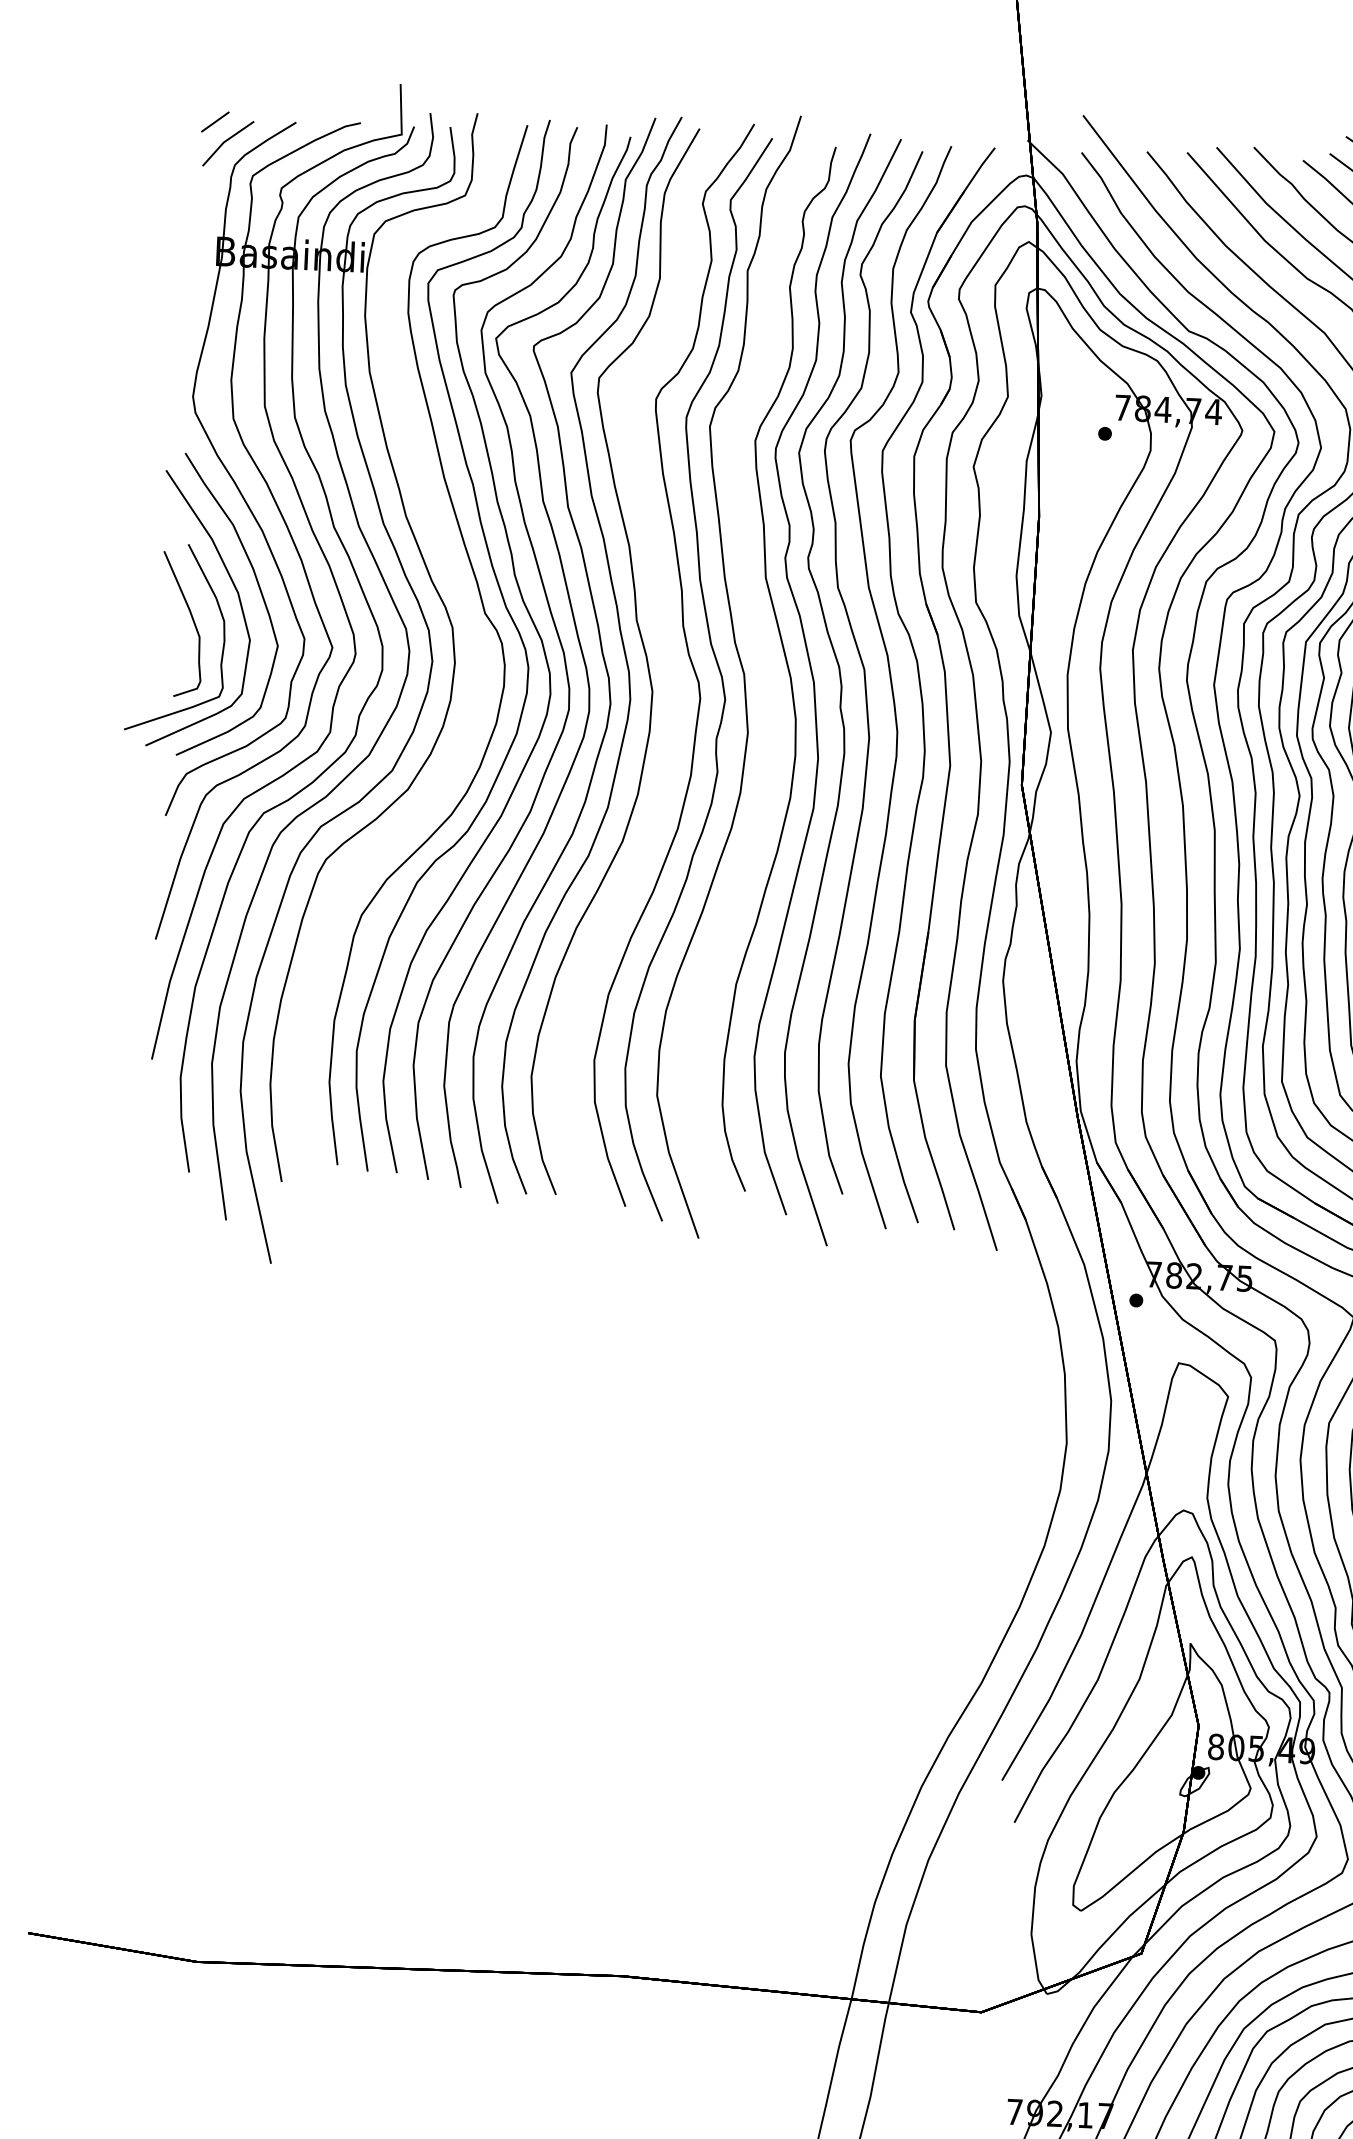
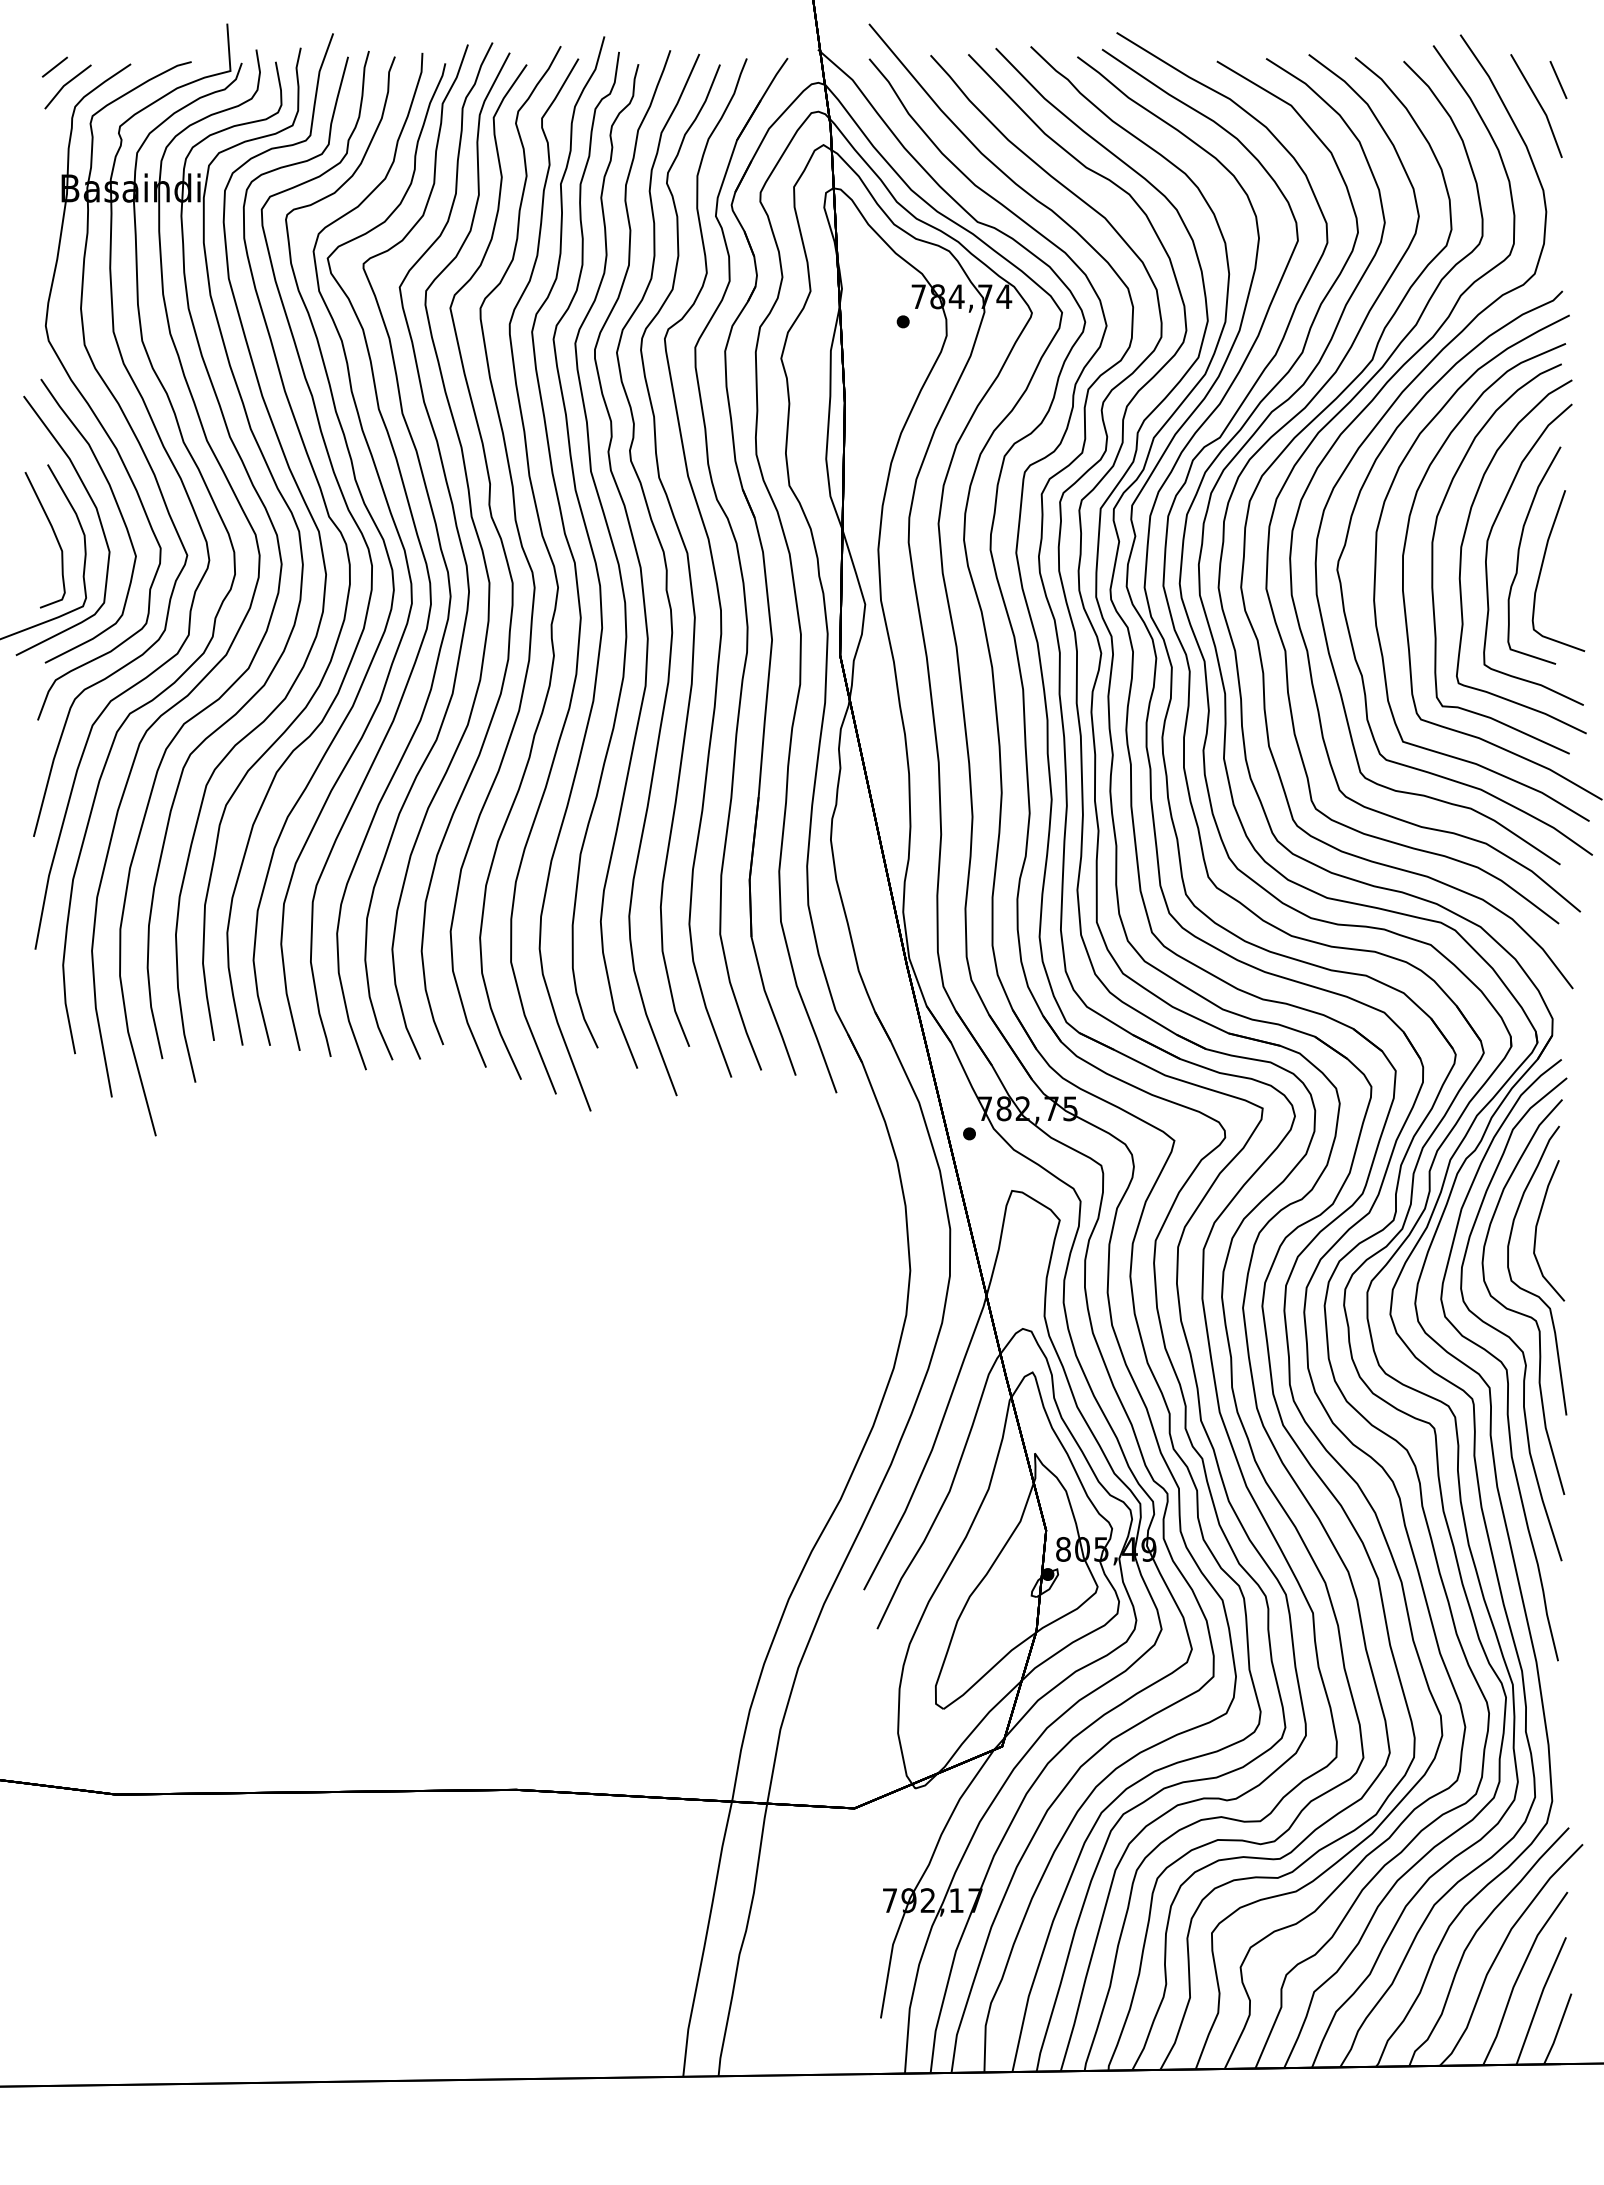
curve: (474, 646) -> (320, 548), added
curve: (667, 652) -> (501, 545), added
curve: (767, 691) -> (597, 578), added

